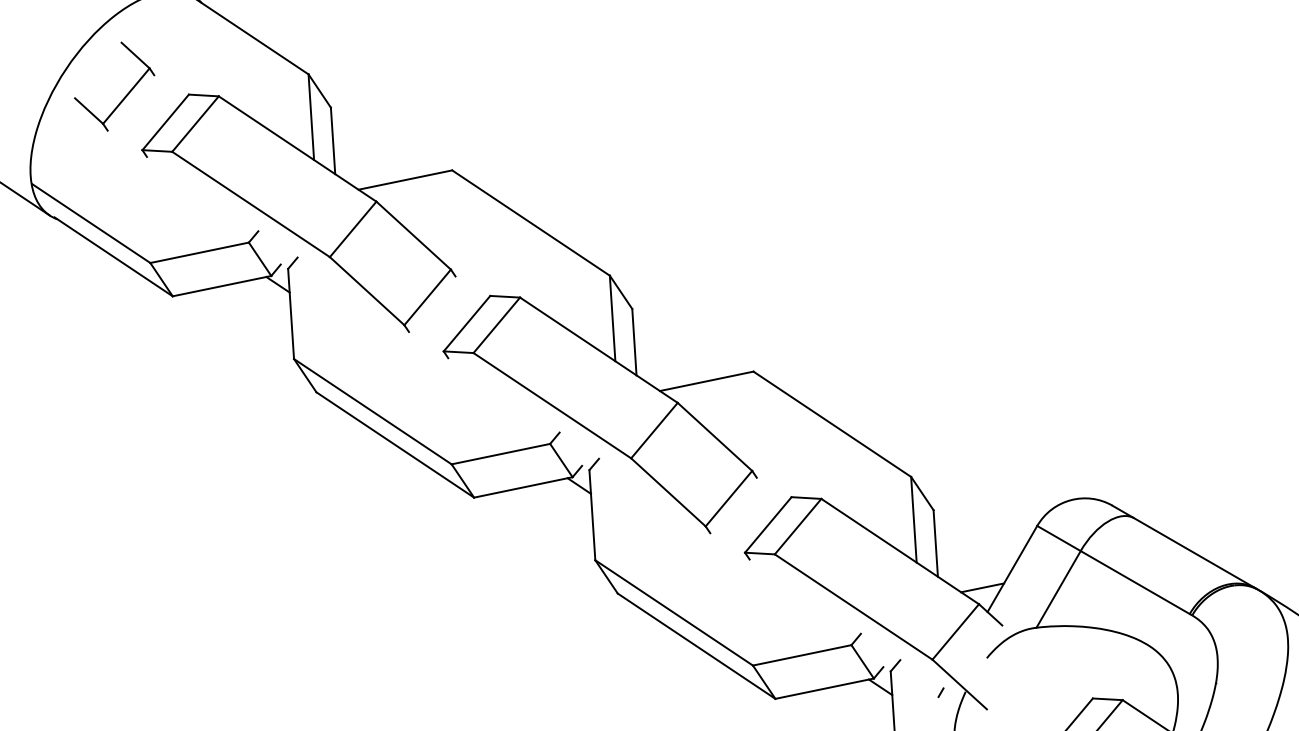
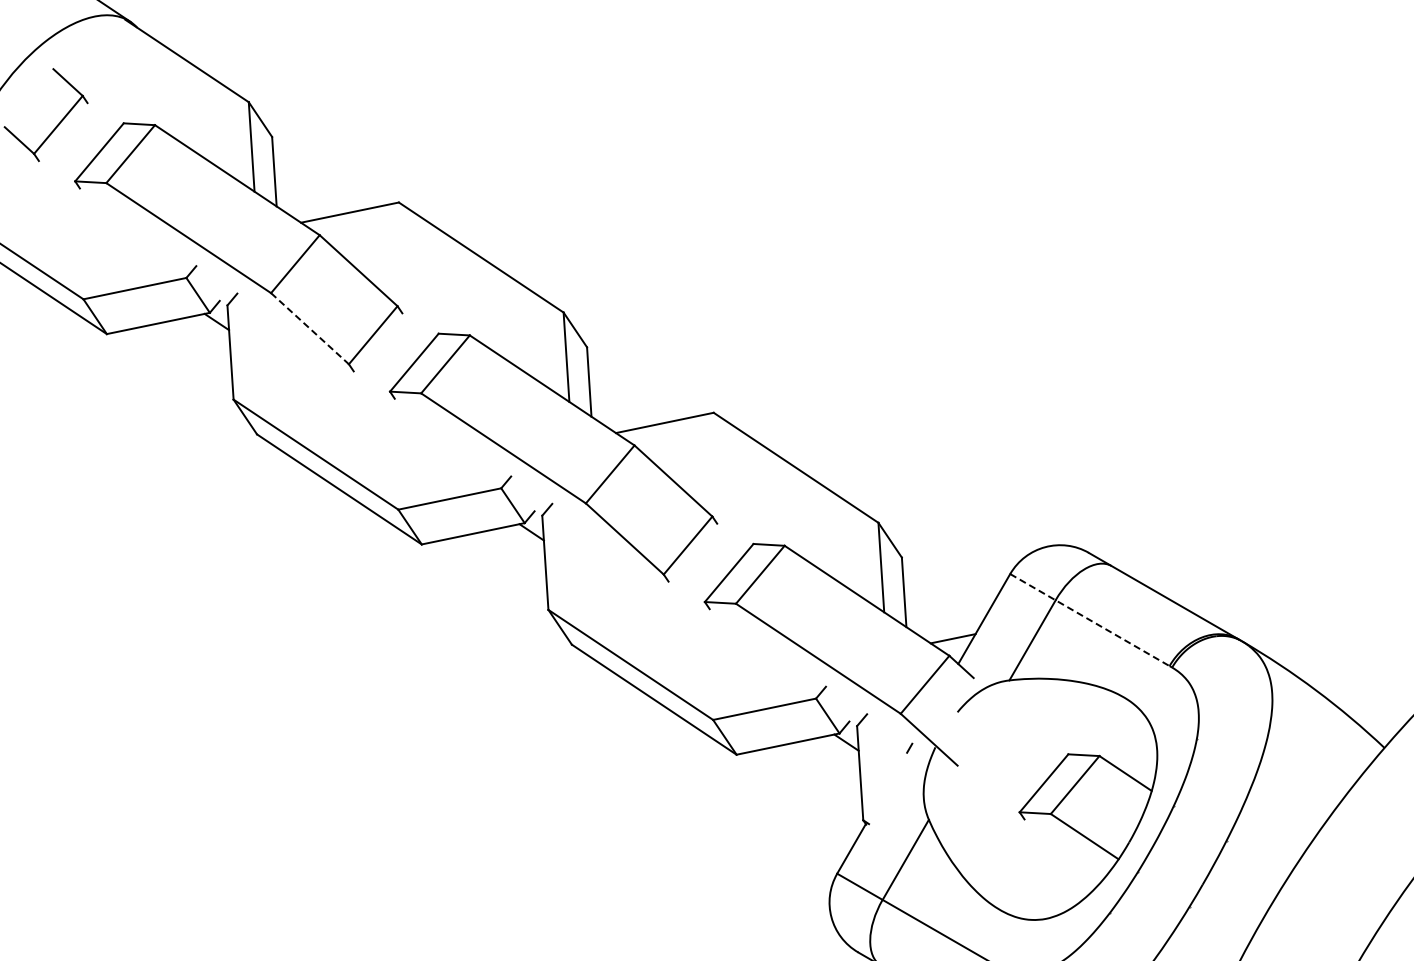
line: (367, 290) -> (310, 328), solid -> dashed
line: (1114, 570) -> (1090, 620), solid -> dashed

